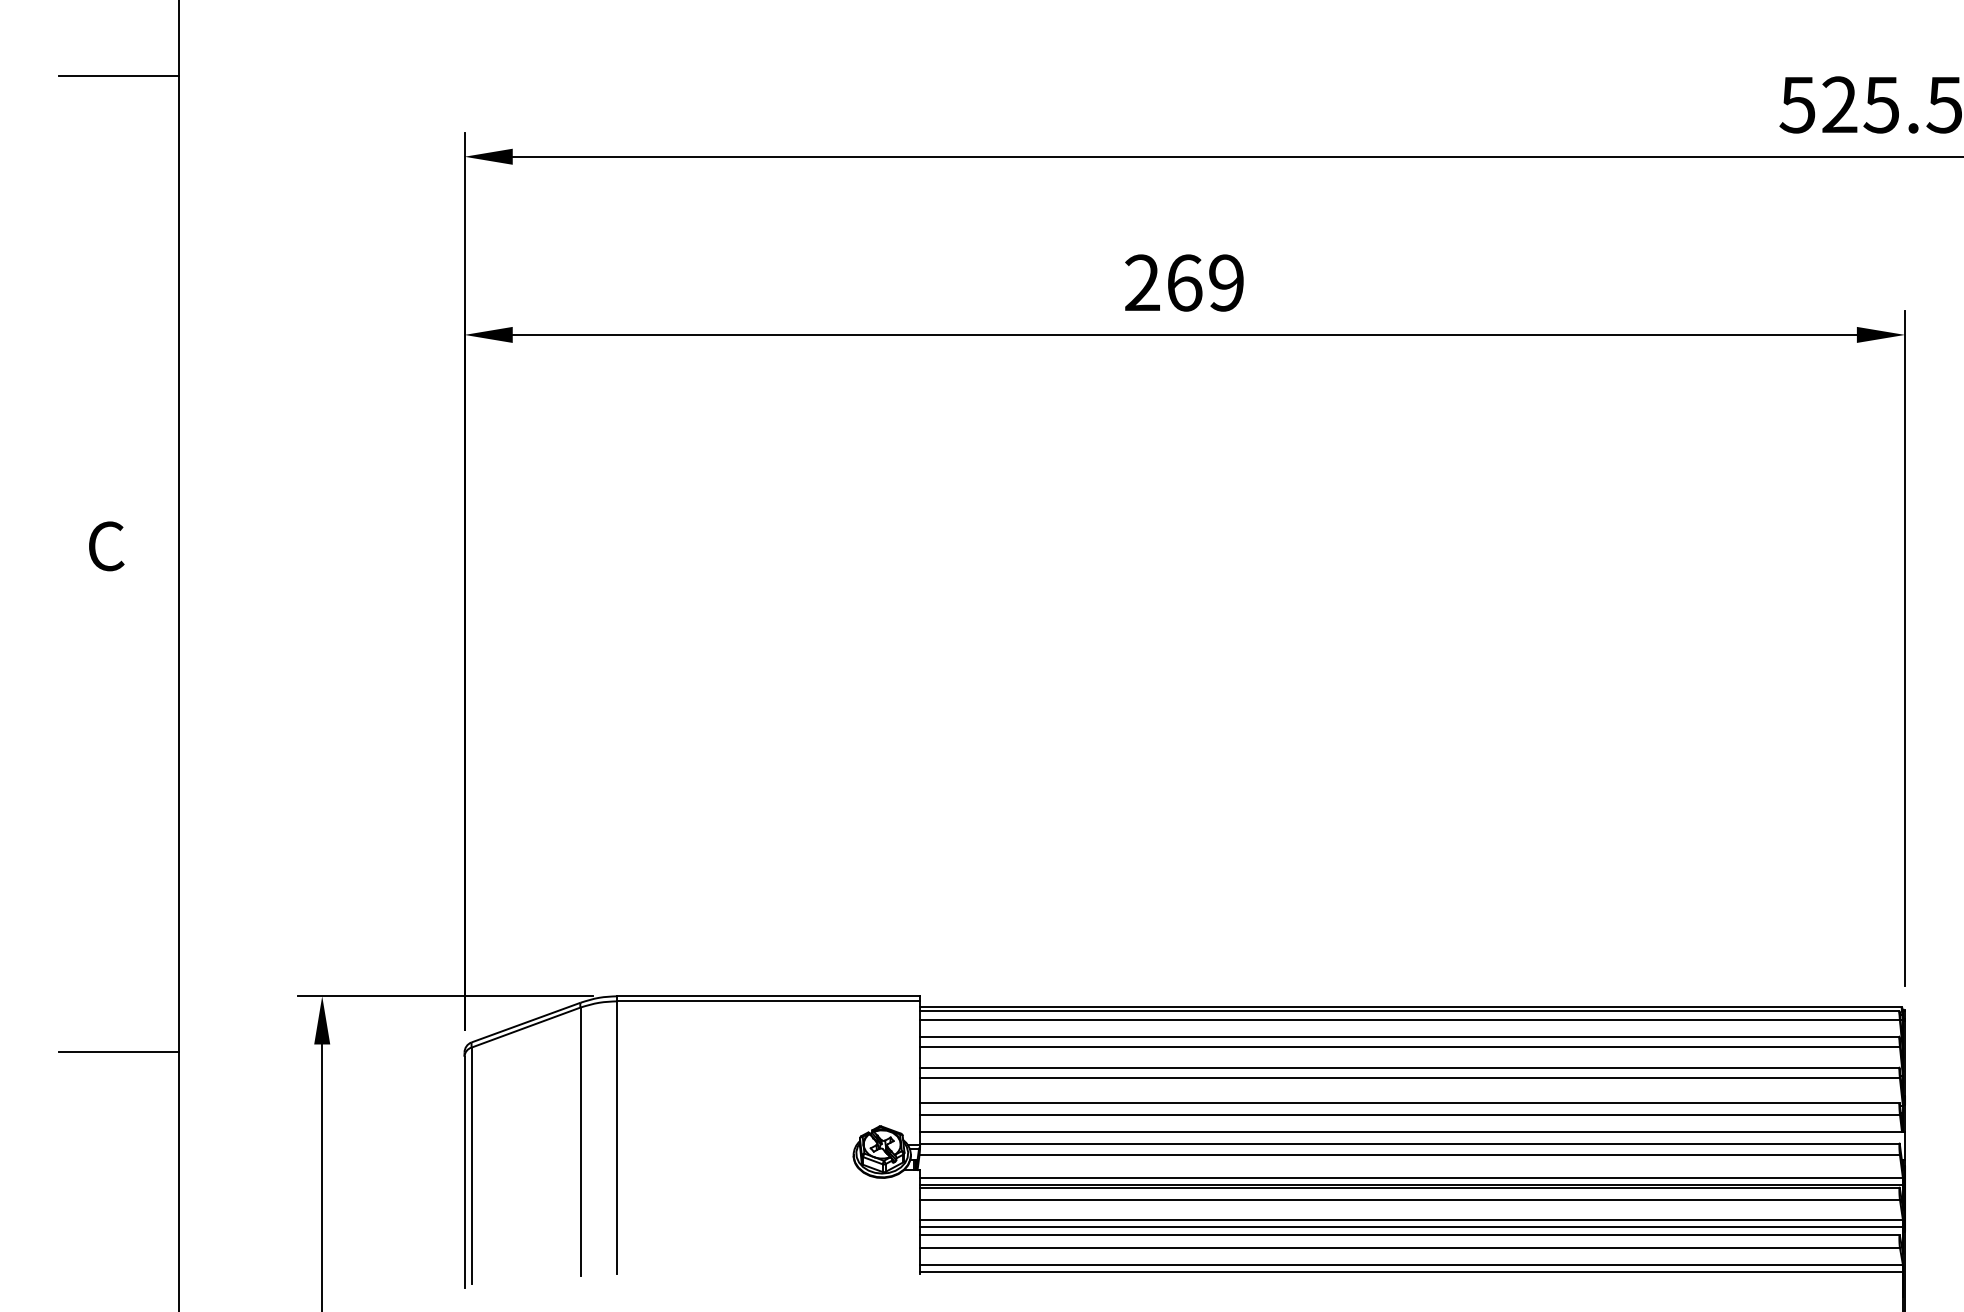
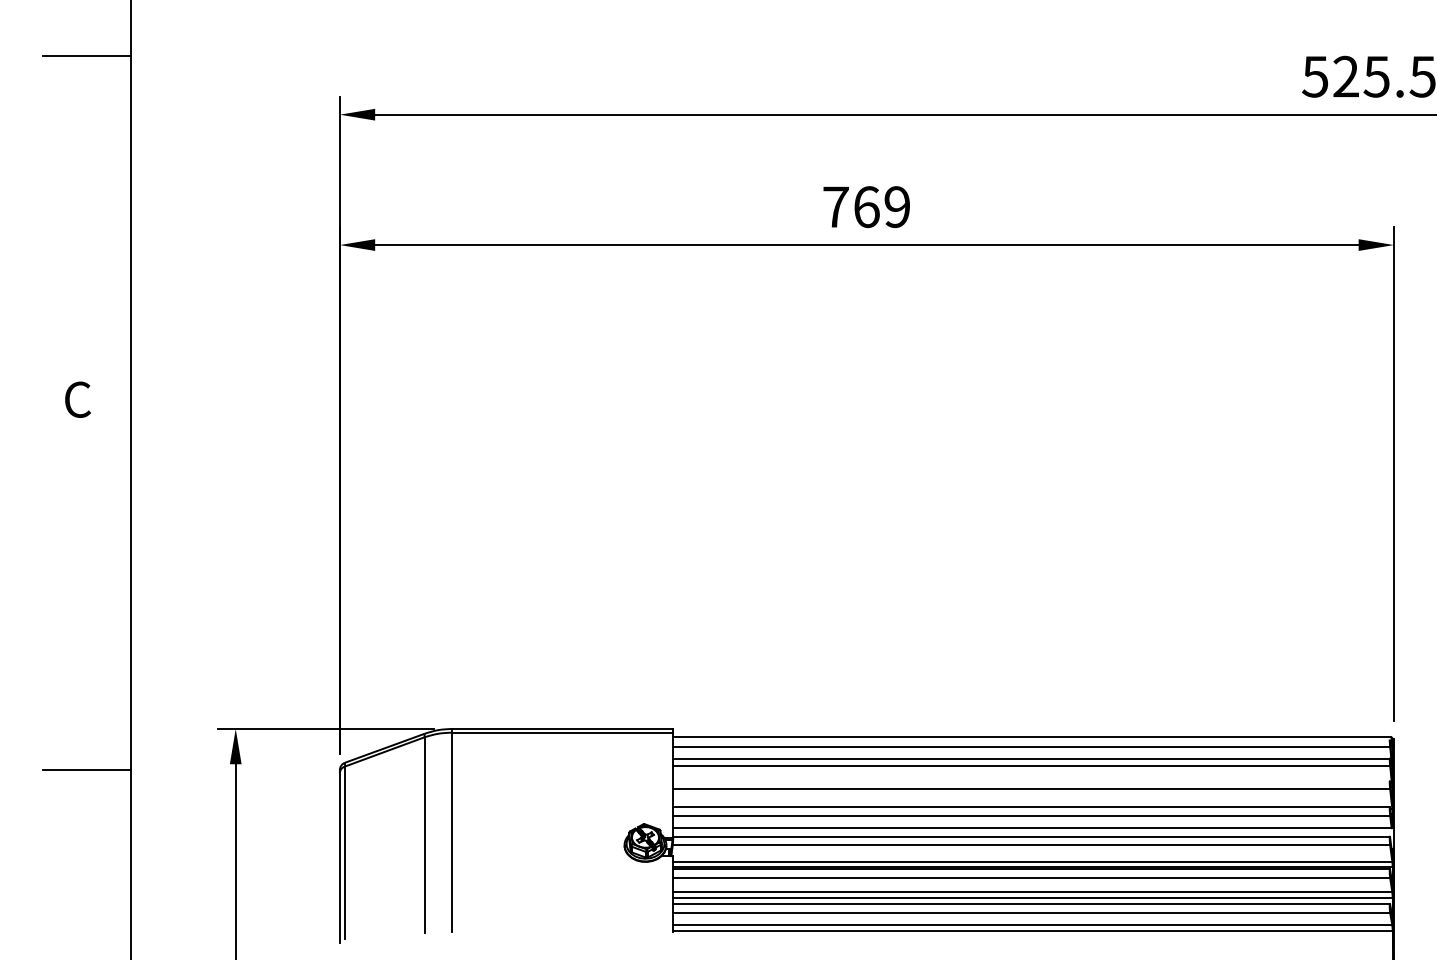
text: (1142, 282) -> (835, 206), 269 -> 769
line: (1409, 1011) -> (1031, 740), removed
line: (1409, 1067) -> (1031, 781), removed

